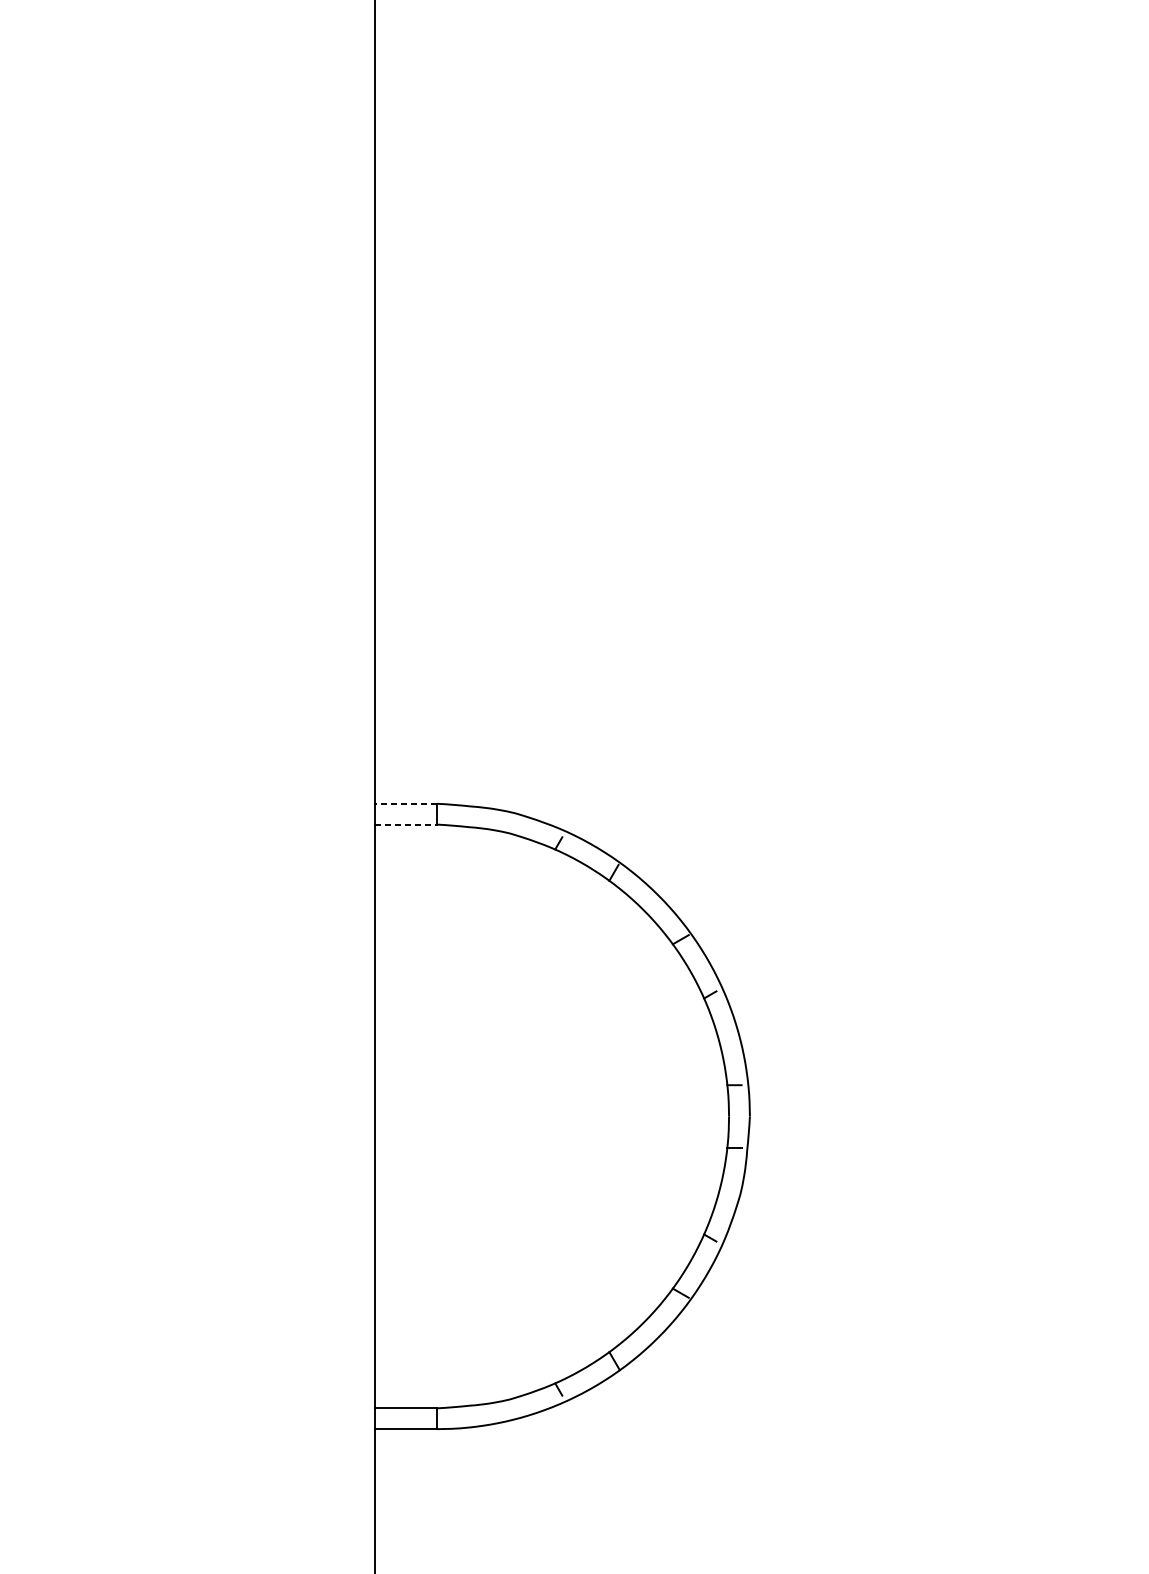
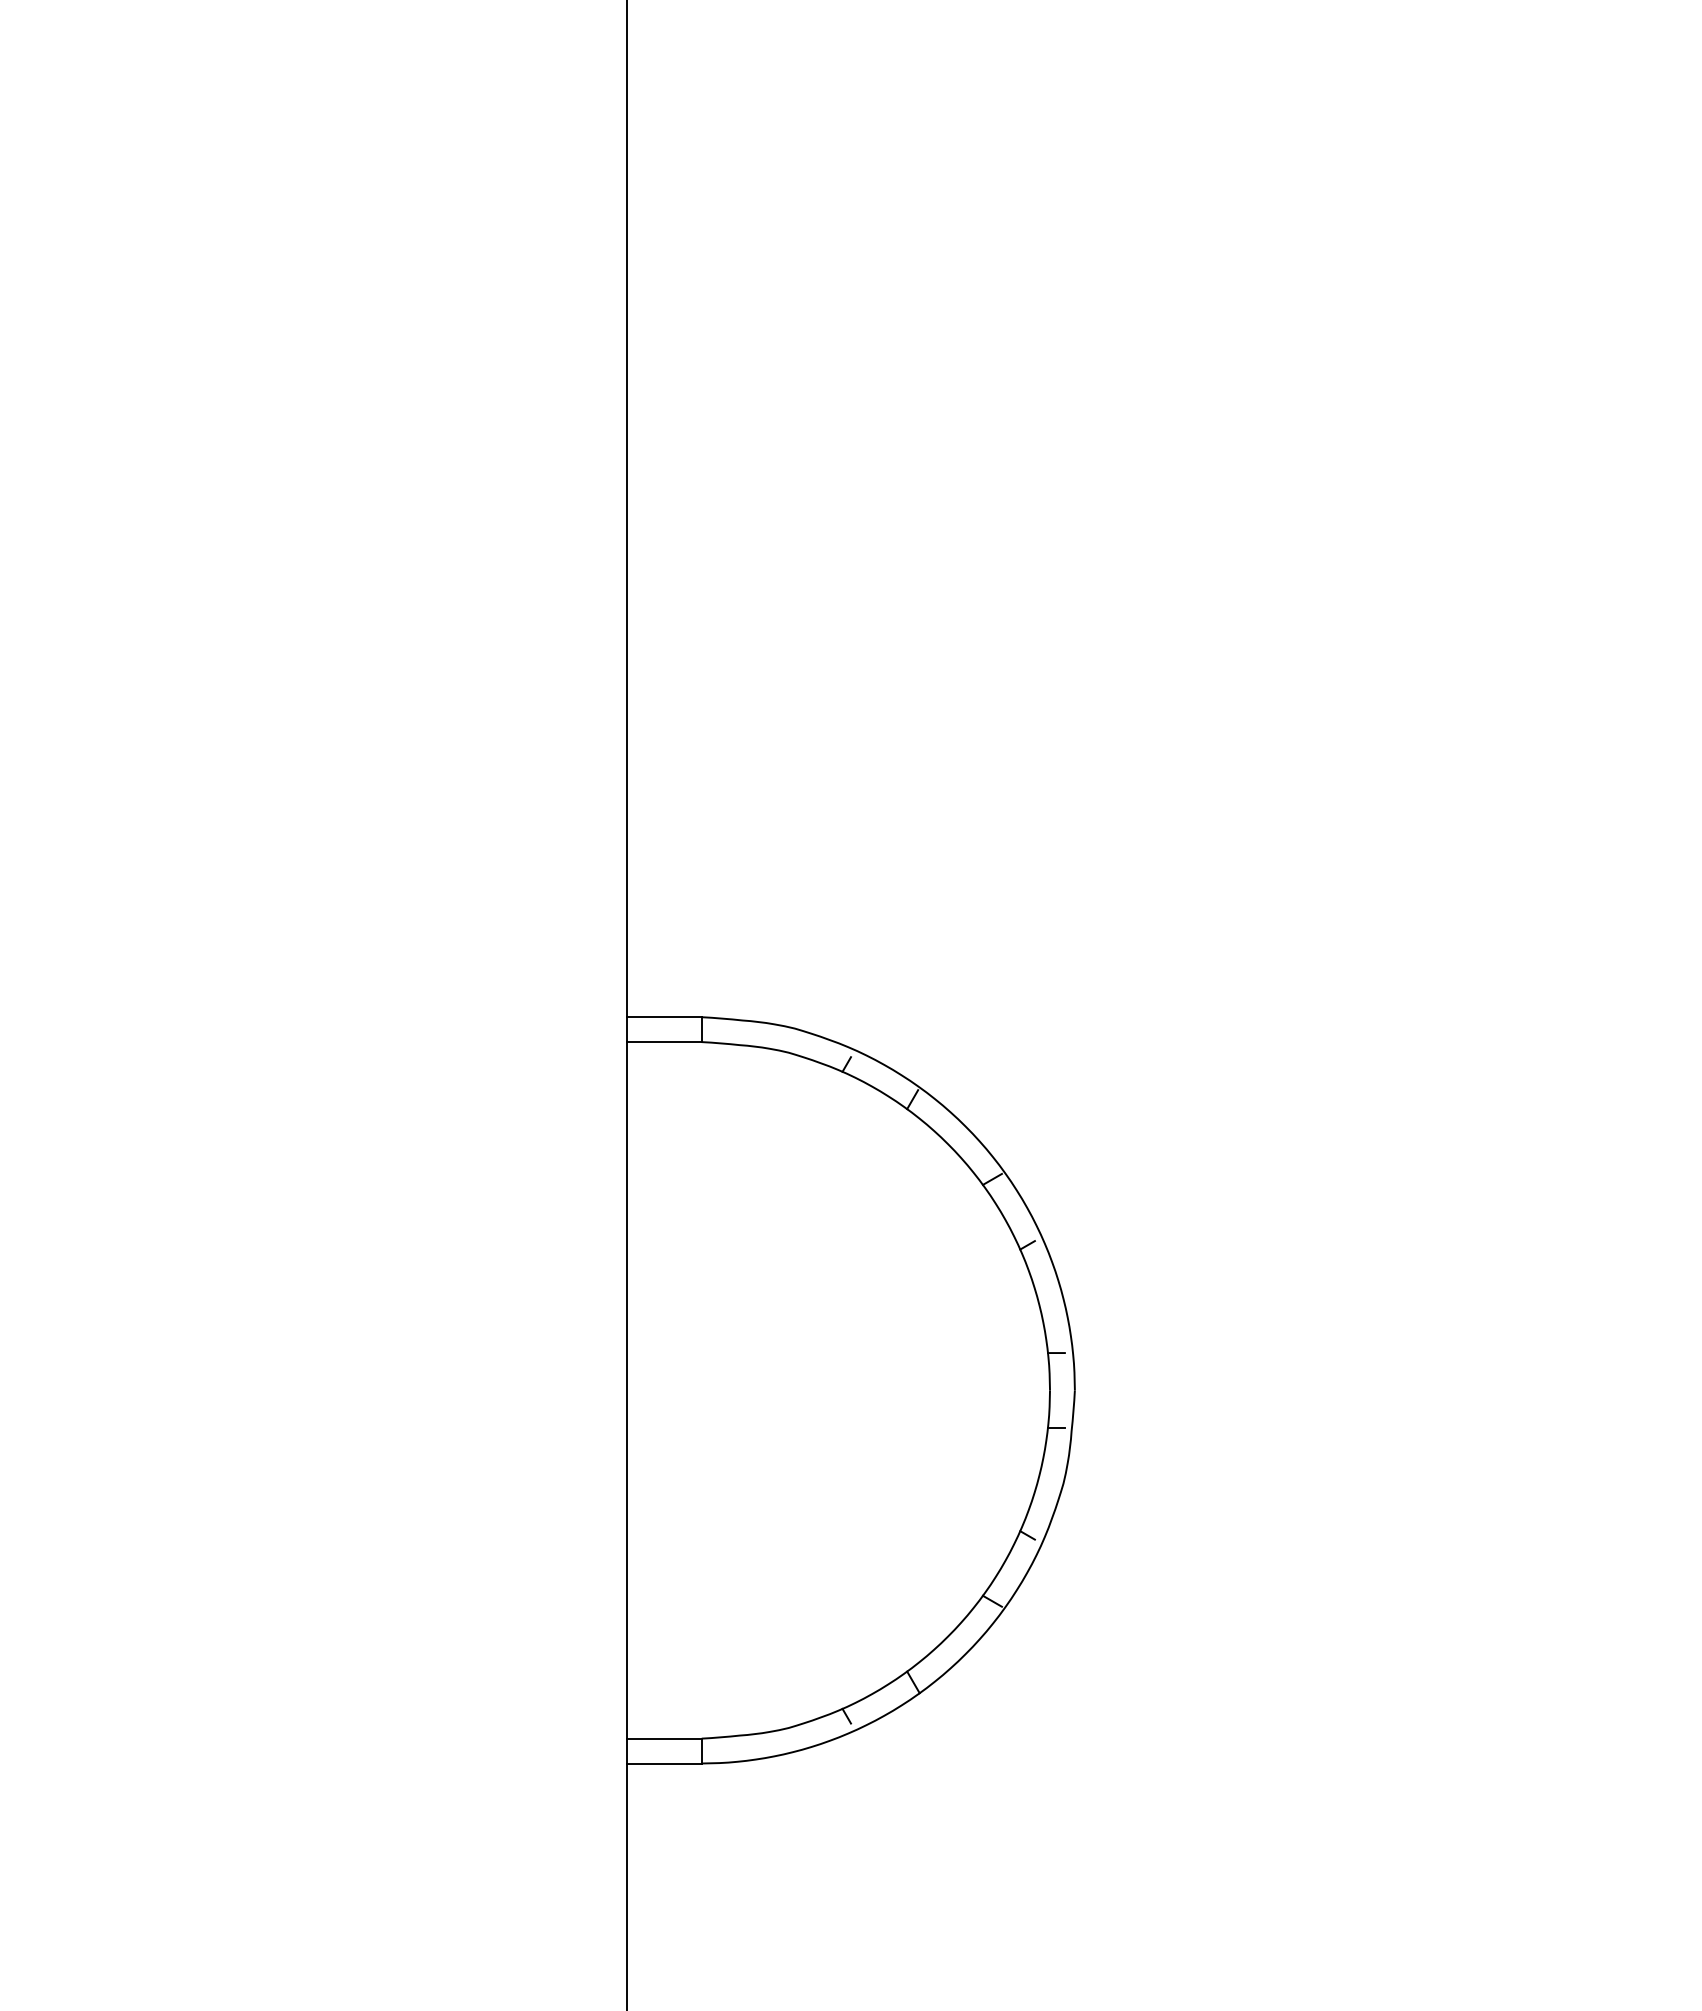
line: (405, 804) -> (663, 1017), dashed -> solid
line: (406, 824) -> (664, 1042), dashed -> solid

